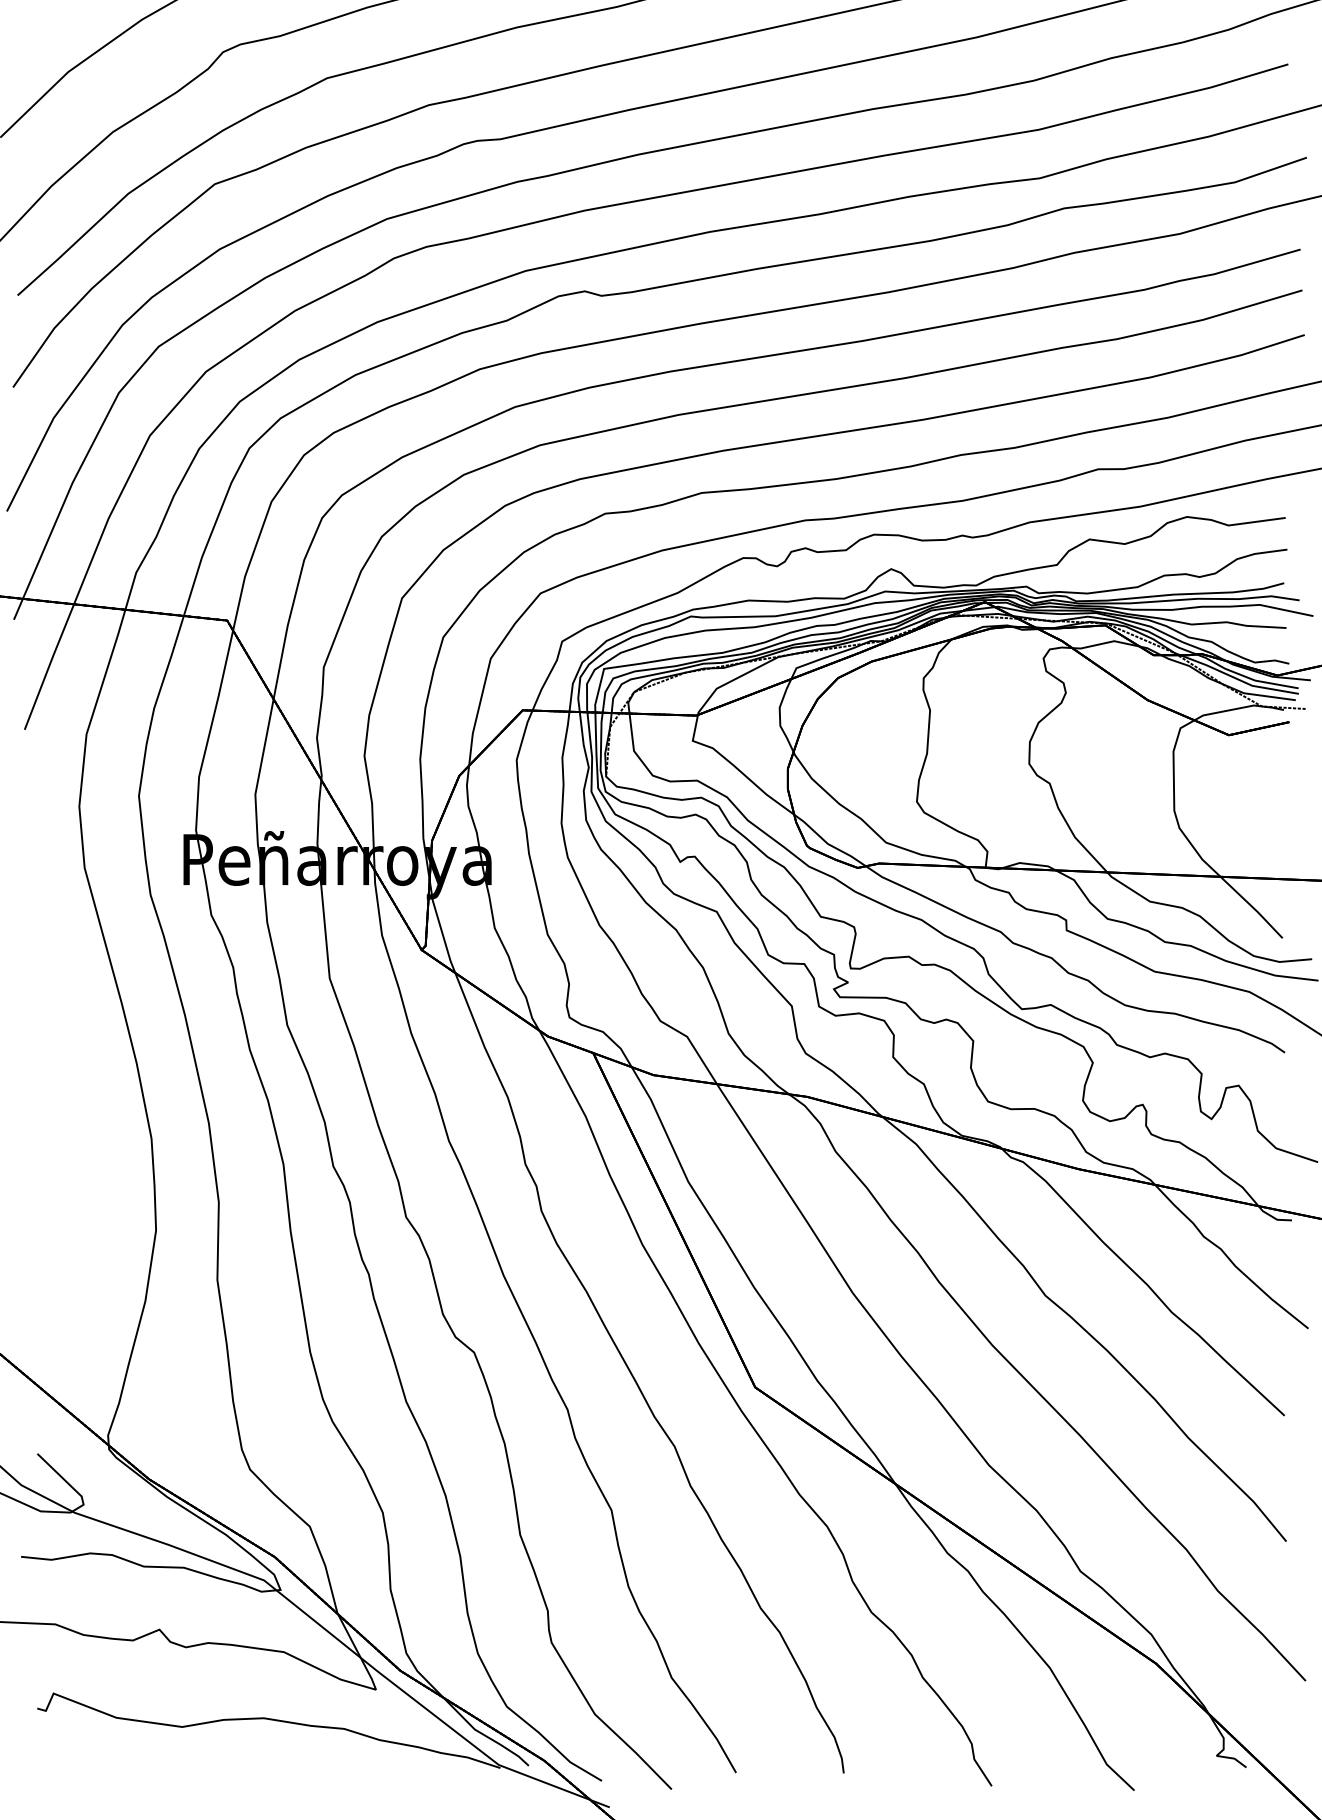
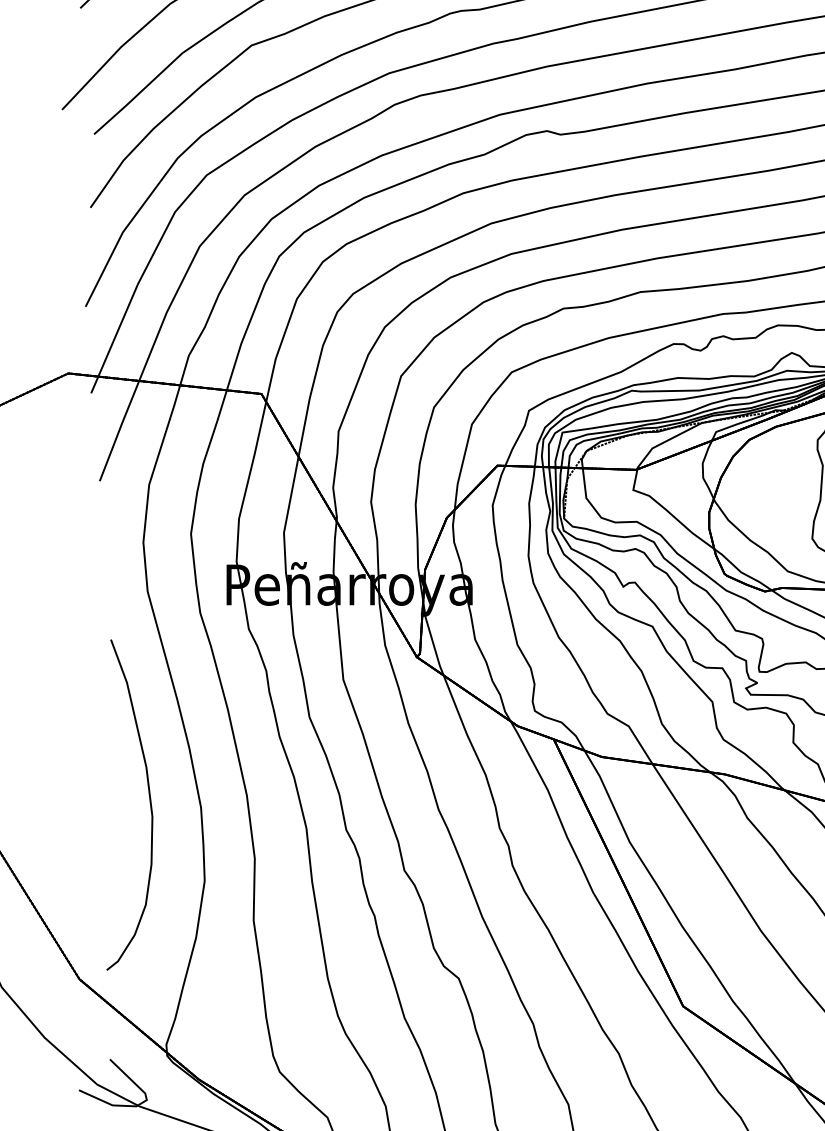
curve: (87, 1134) -> (149, 804), added

